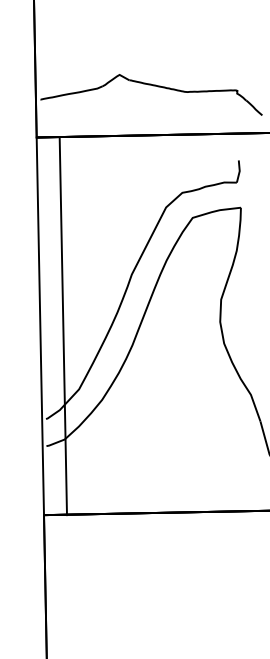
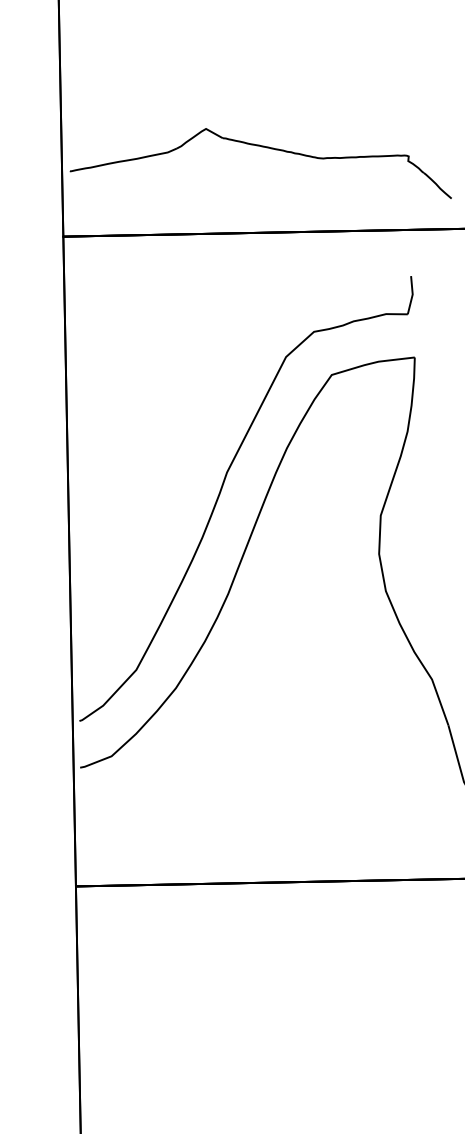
line: (63, 326) -> (69, 561), moved

